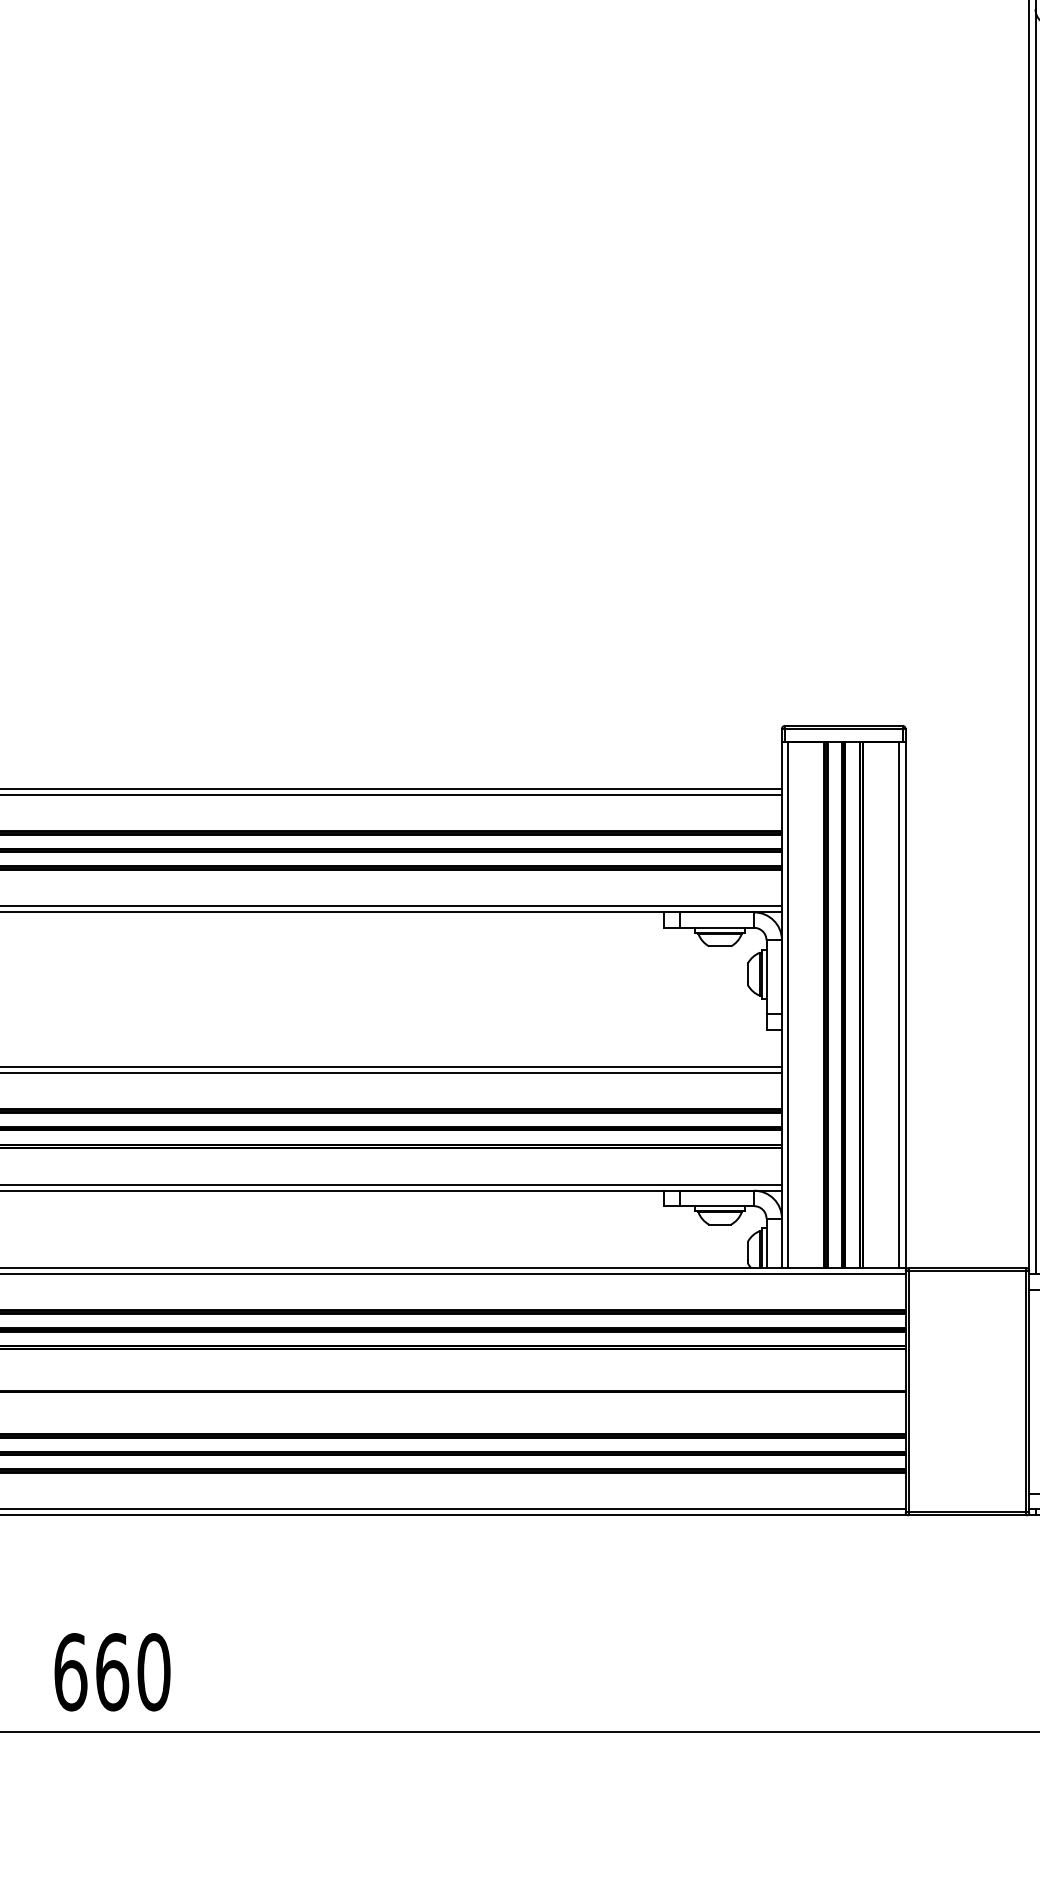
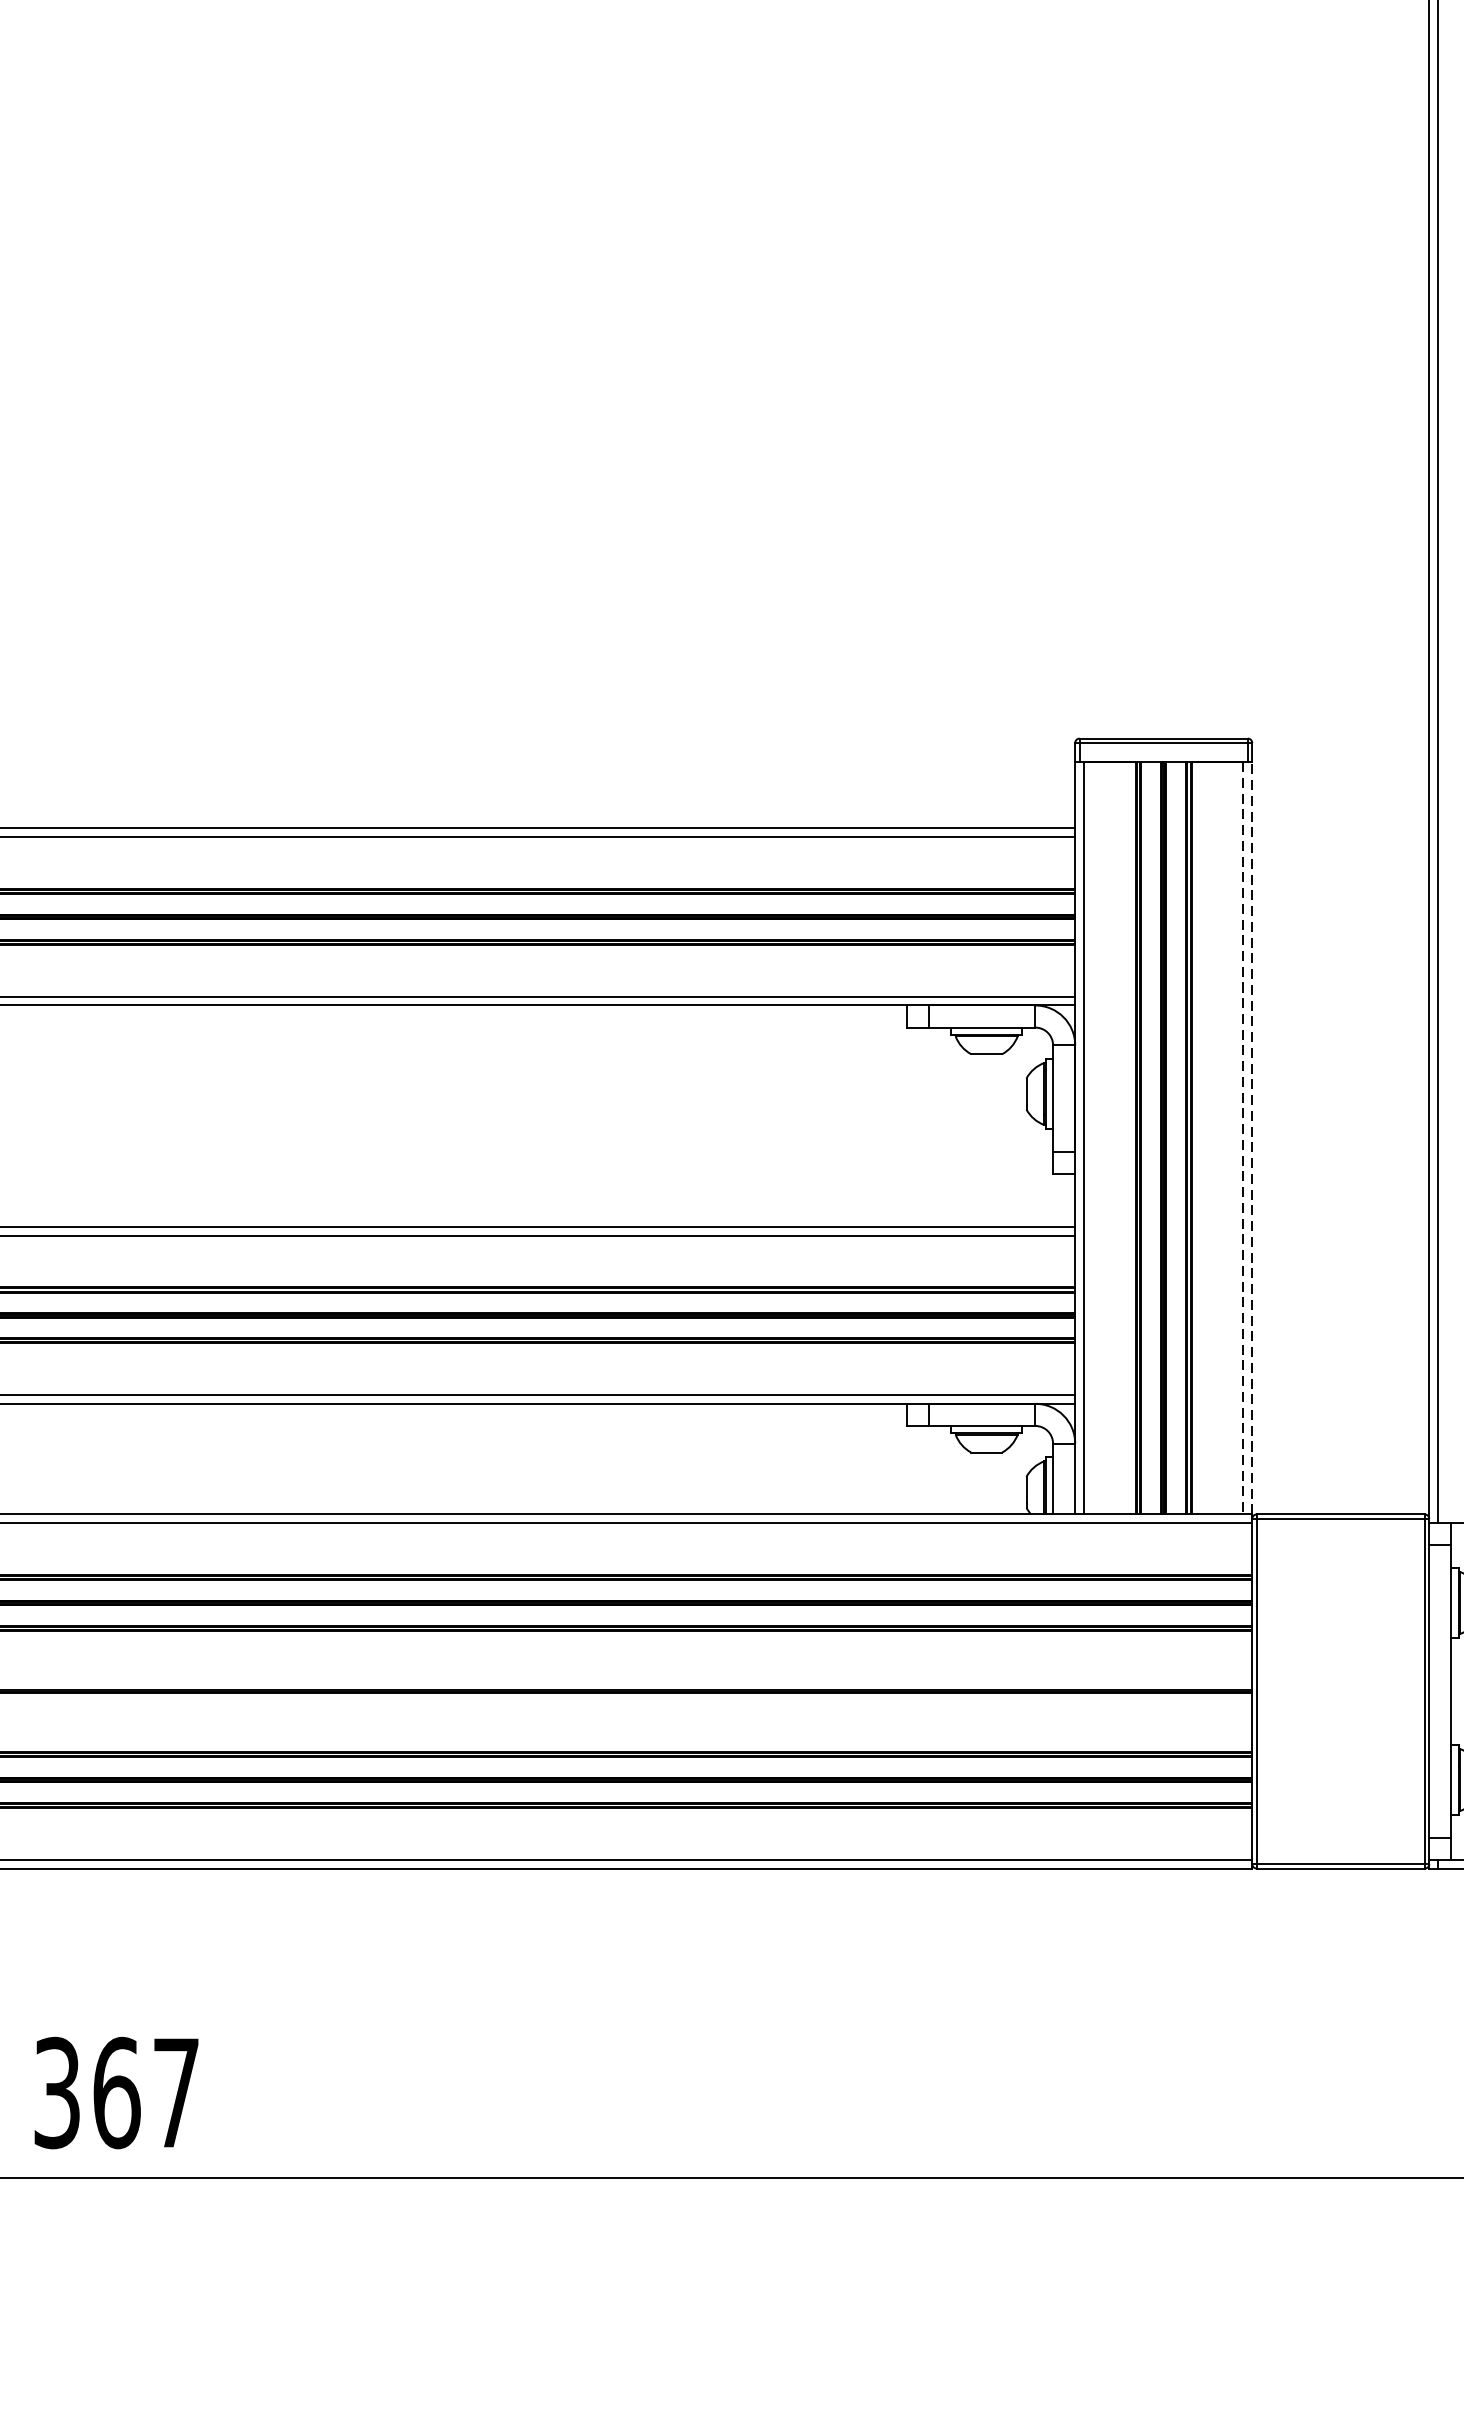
line: (899, 1005) -> (1243, 1138), solid -> dashed
line: (905, 1005) -> (1252, 1138), solid -> dashed
text: (112, 1672) -> (117, 2093), 660 -> 367

